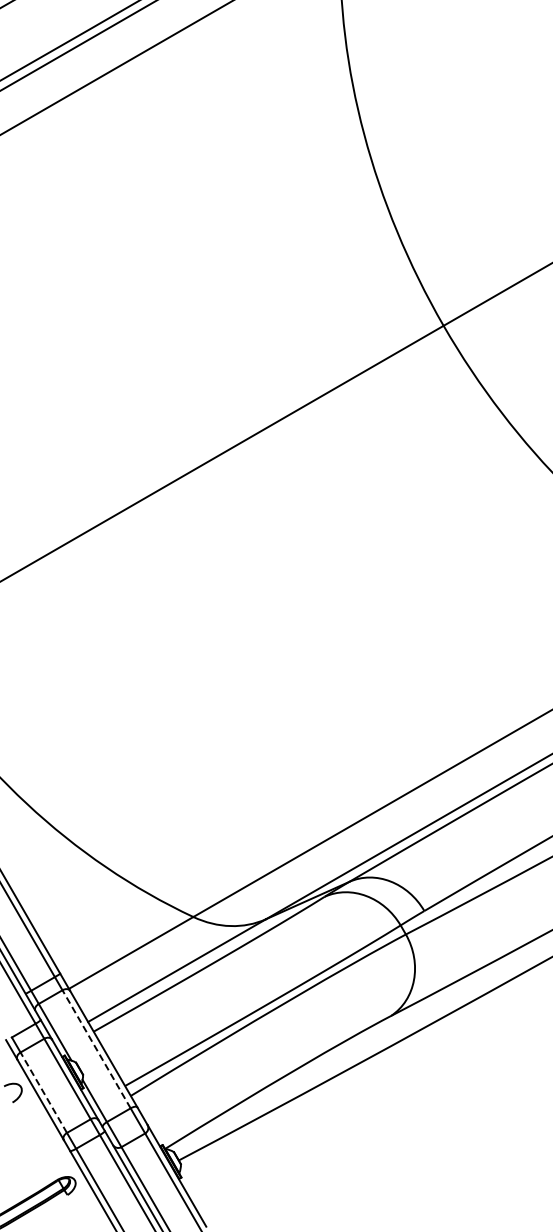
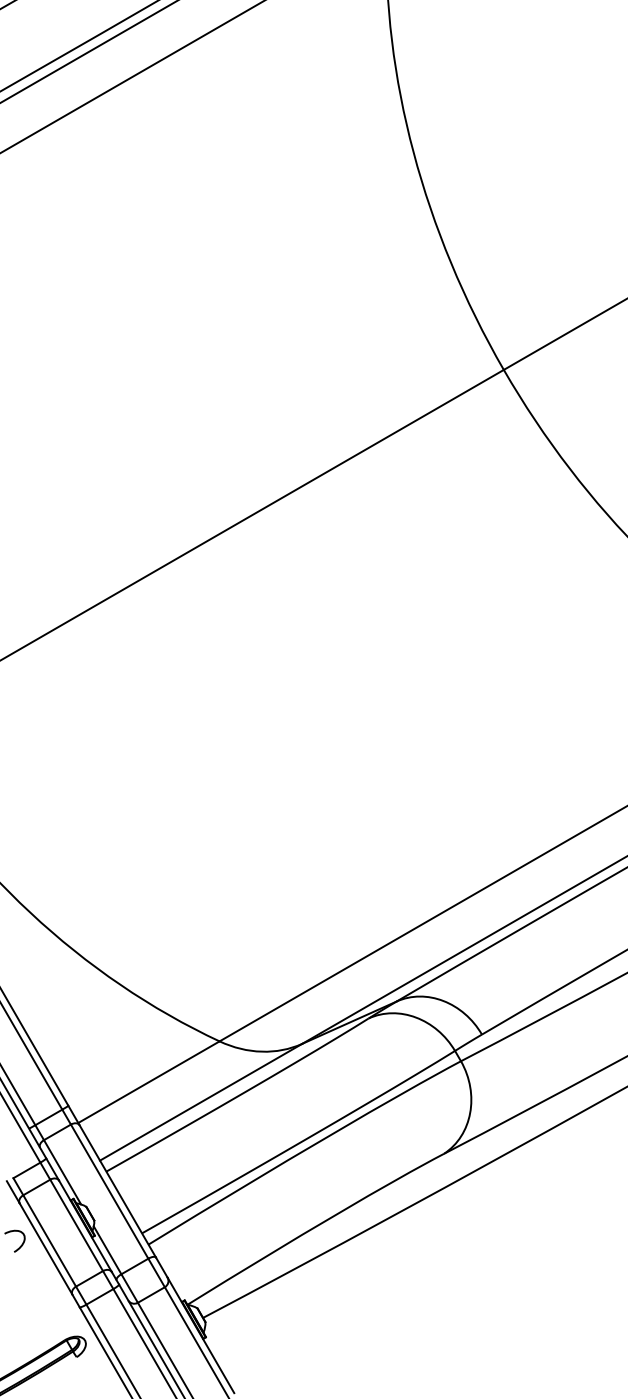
line: (96, 1048) -> (109, 1190), dashed -> solid
line: (43, 1092) -> (49, 1240), dashed -> solid

